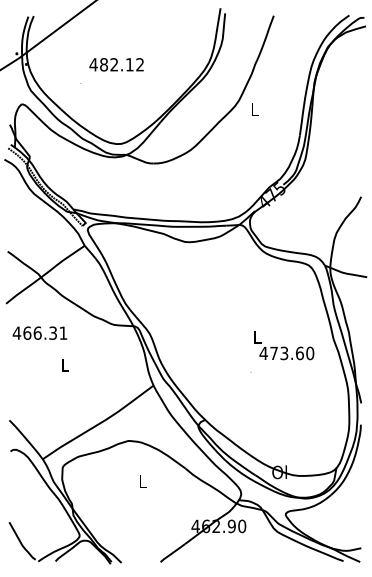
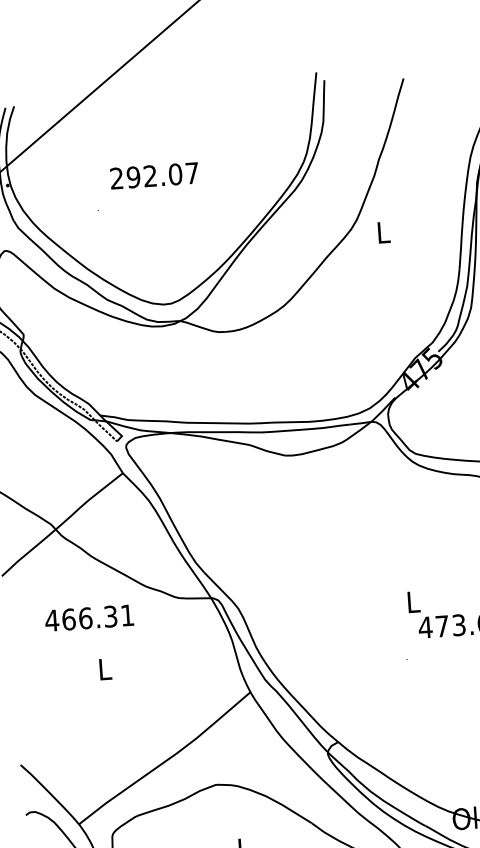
text: (116, 64) -> (153, 175), 482.12 -> 292.07
text: (39, 332) -> (88, 616), moved

